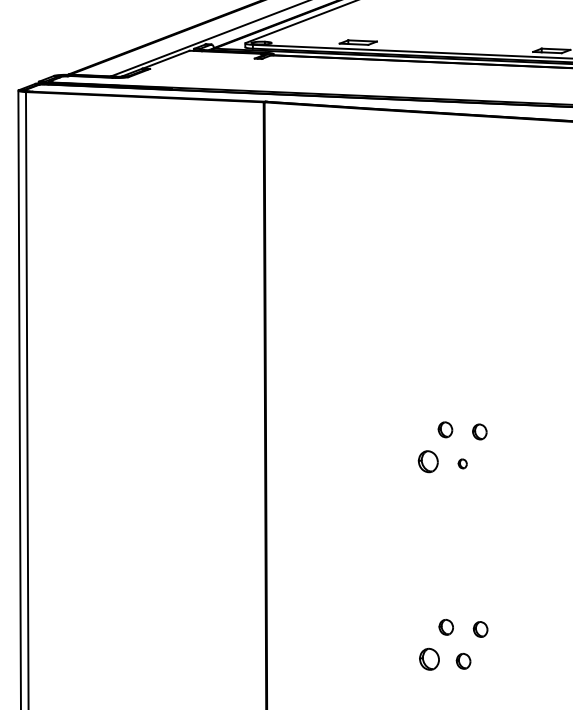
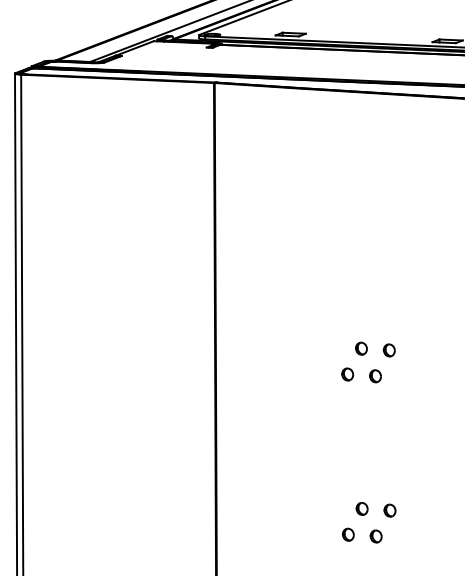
part: (428, 461) -> (347, 374), size x0.71
part: (462, 464) -> (375, 376), size x1.67
part: (428, 658) -> (347, 534), size x0.71

